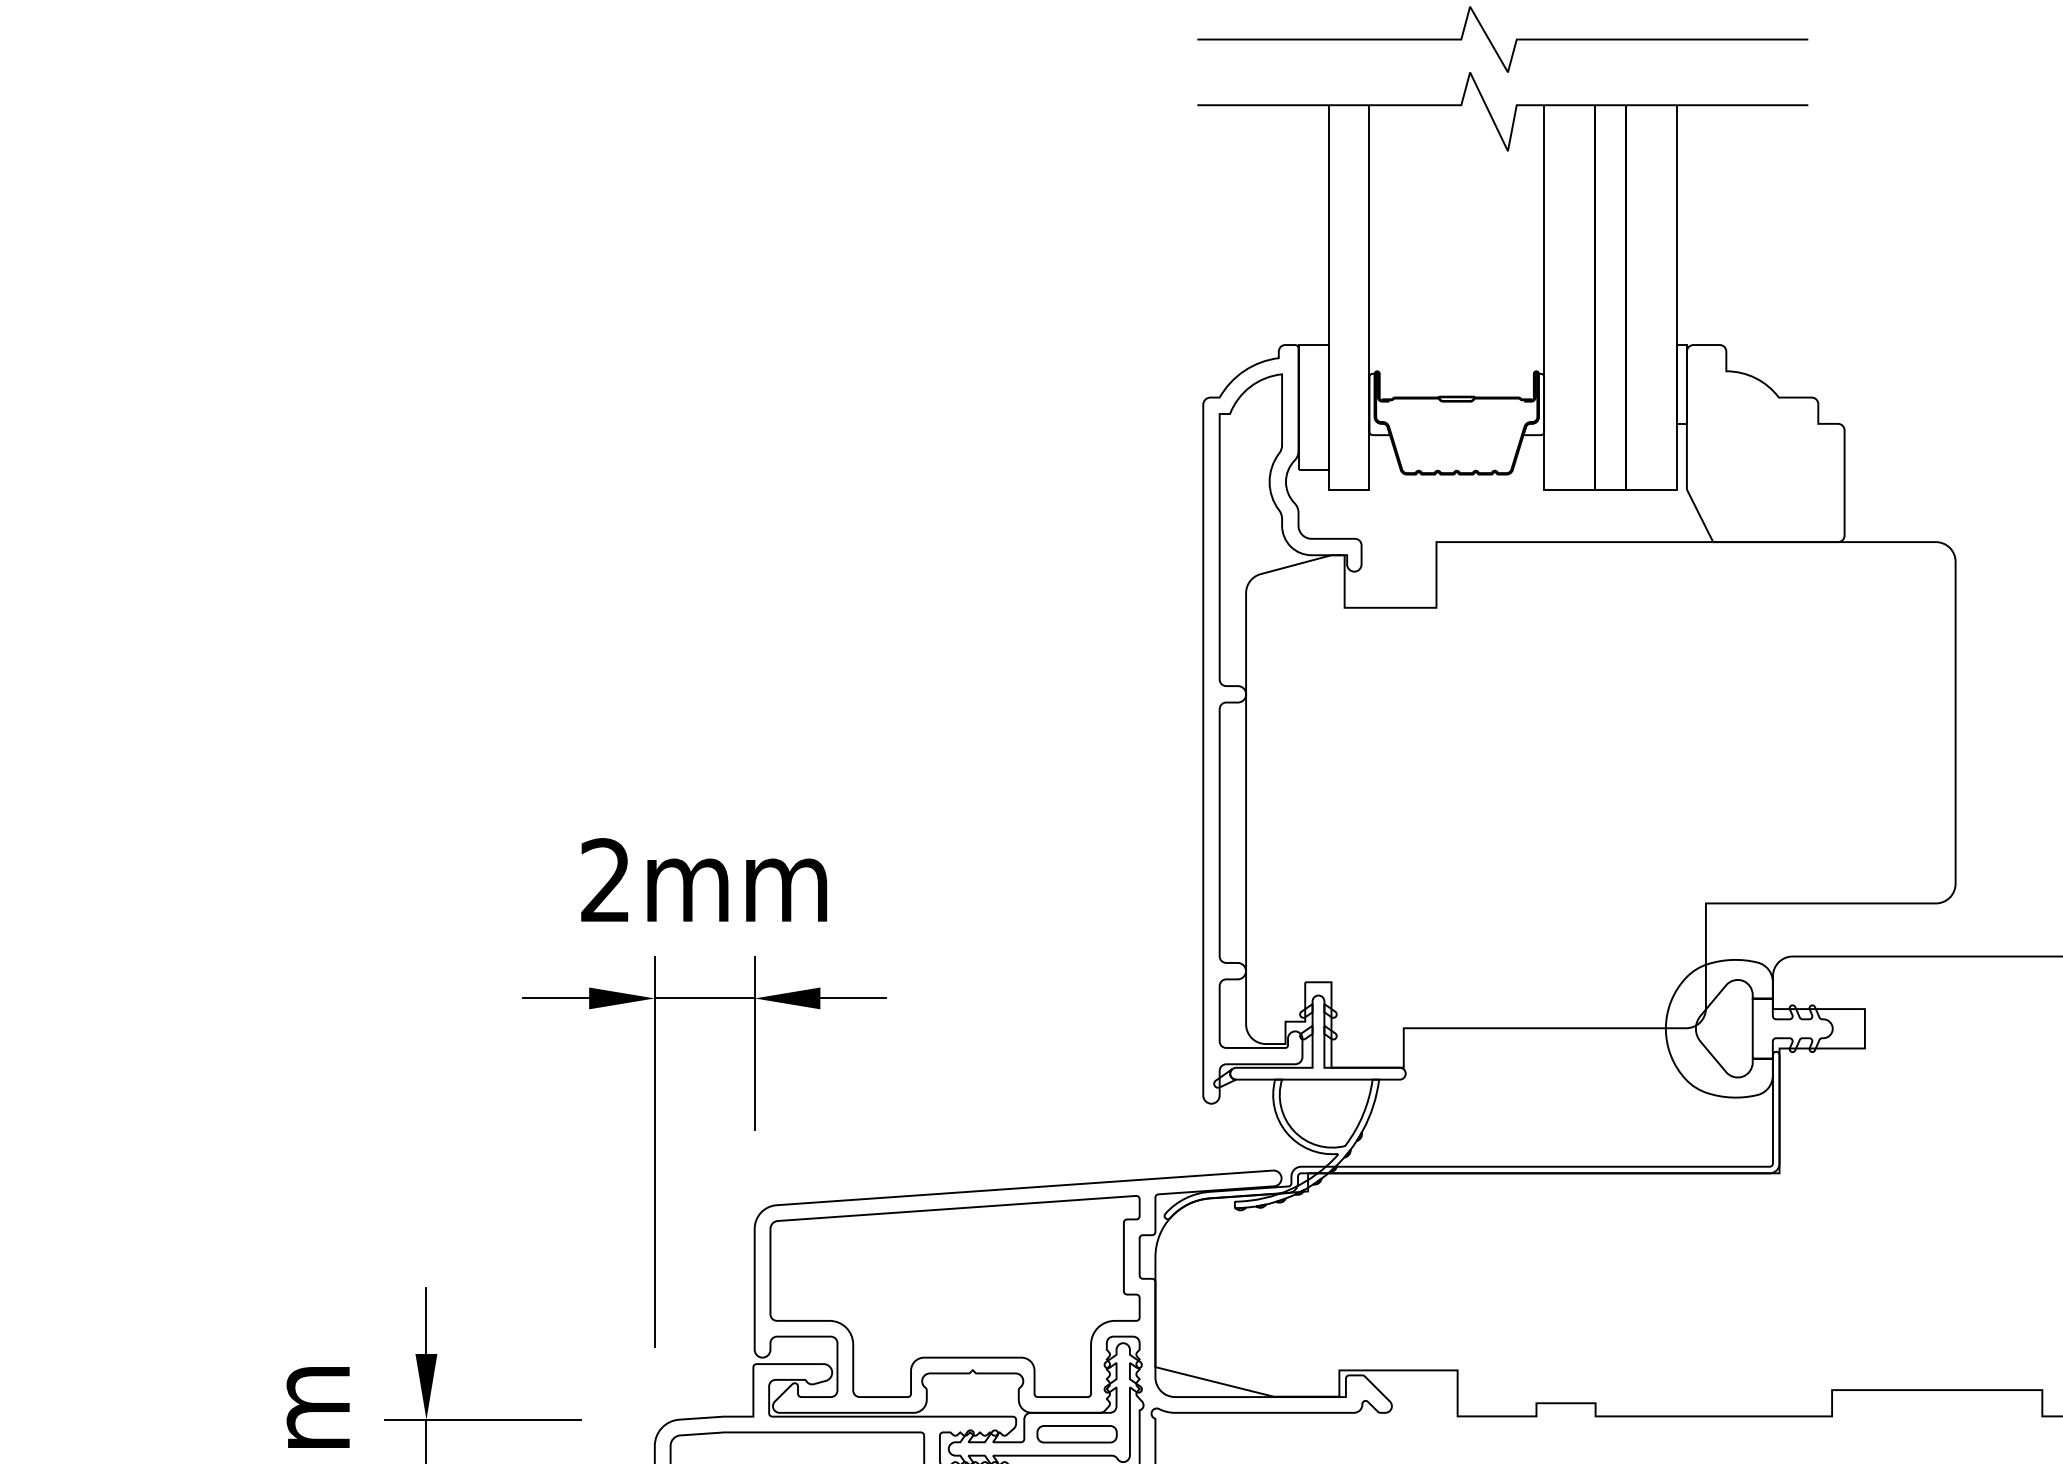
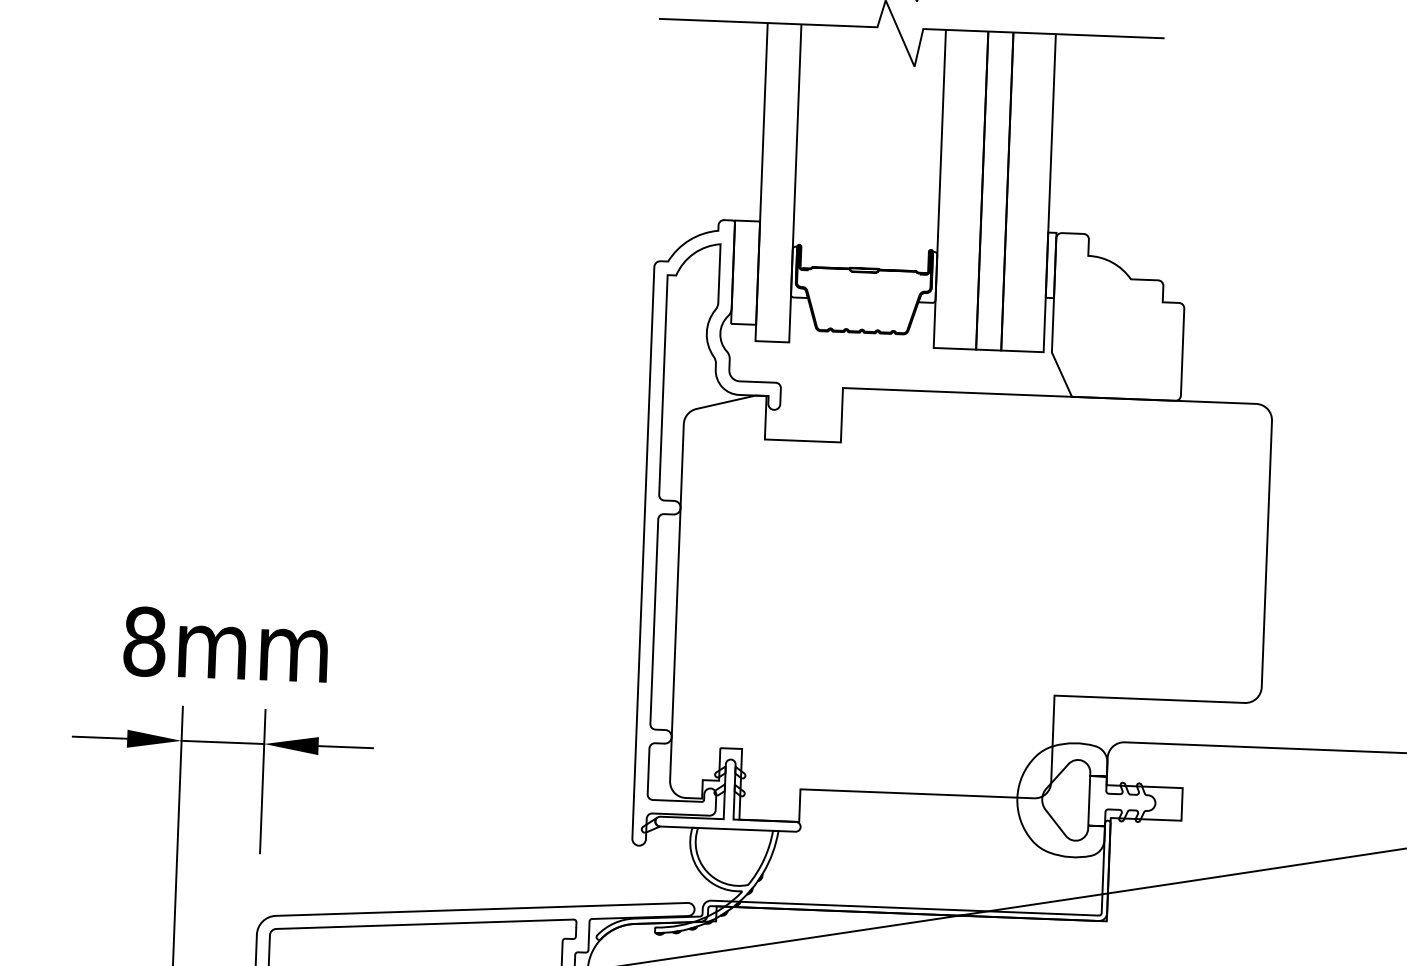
text: (605, 880) -> (144, 641), 2mm -> 8mm

